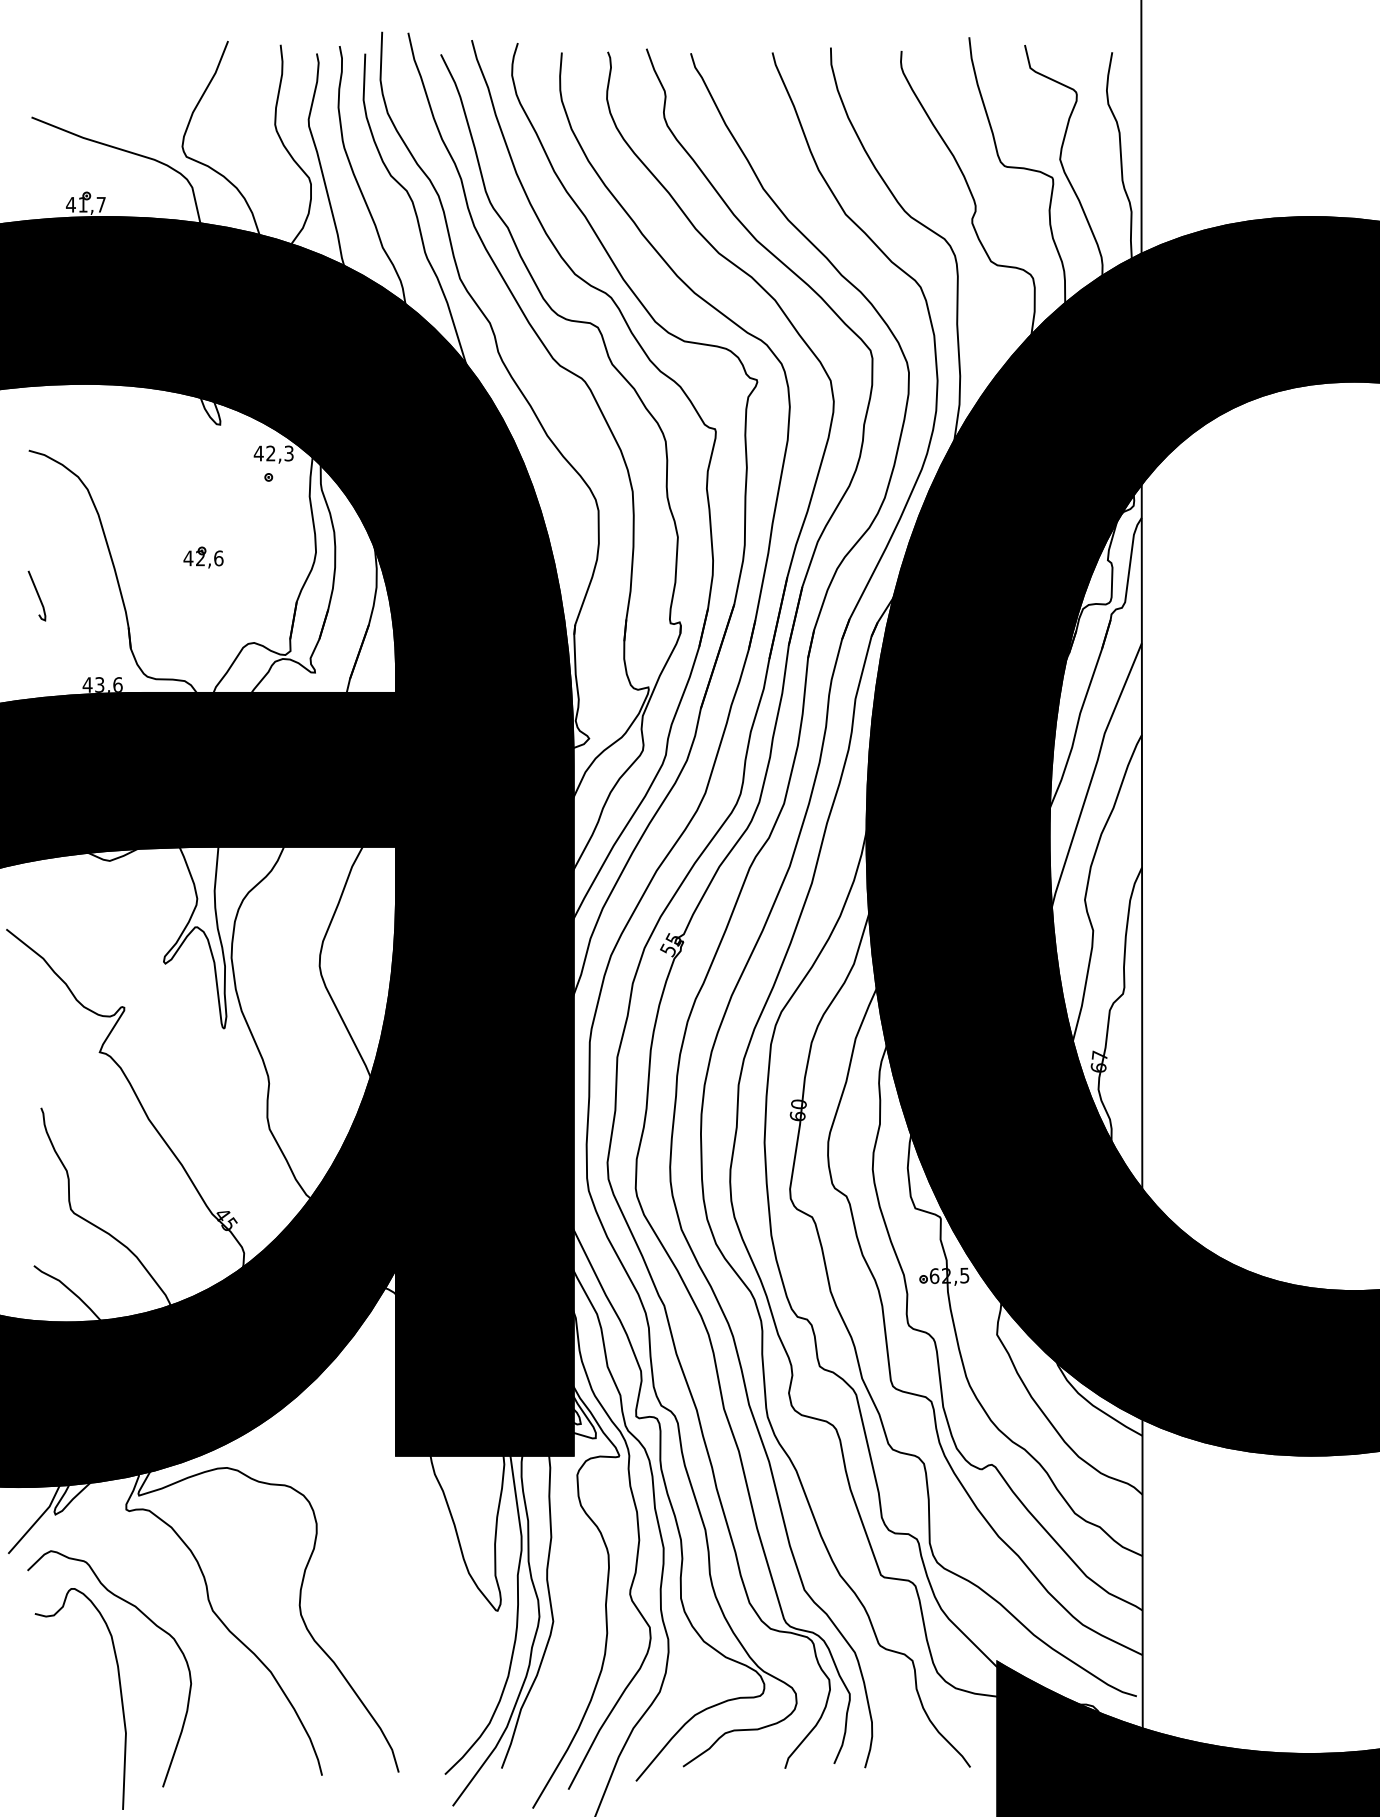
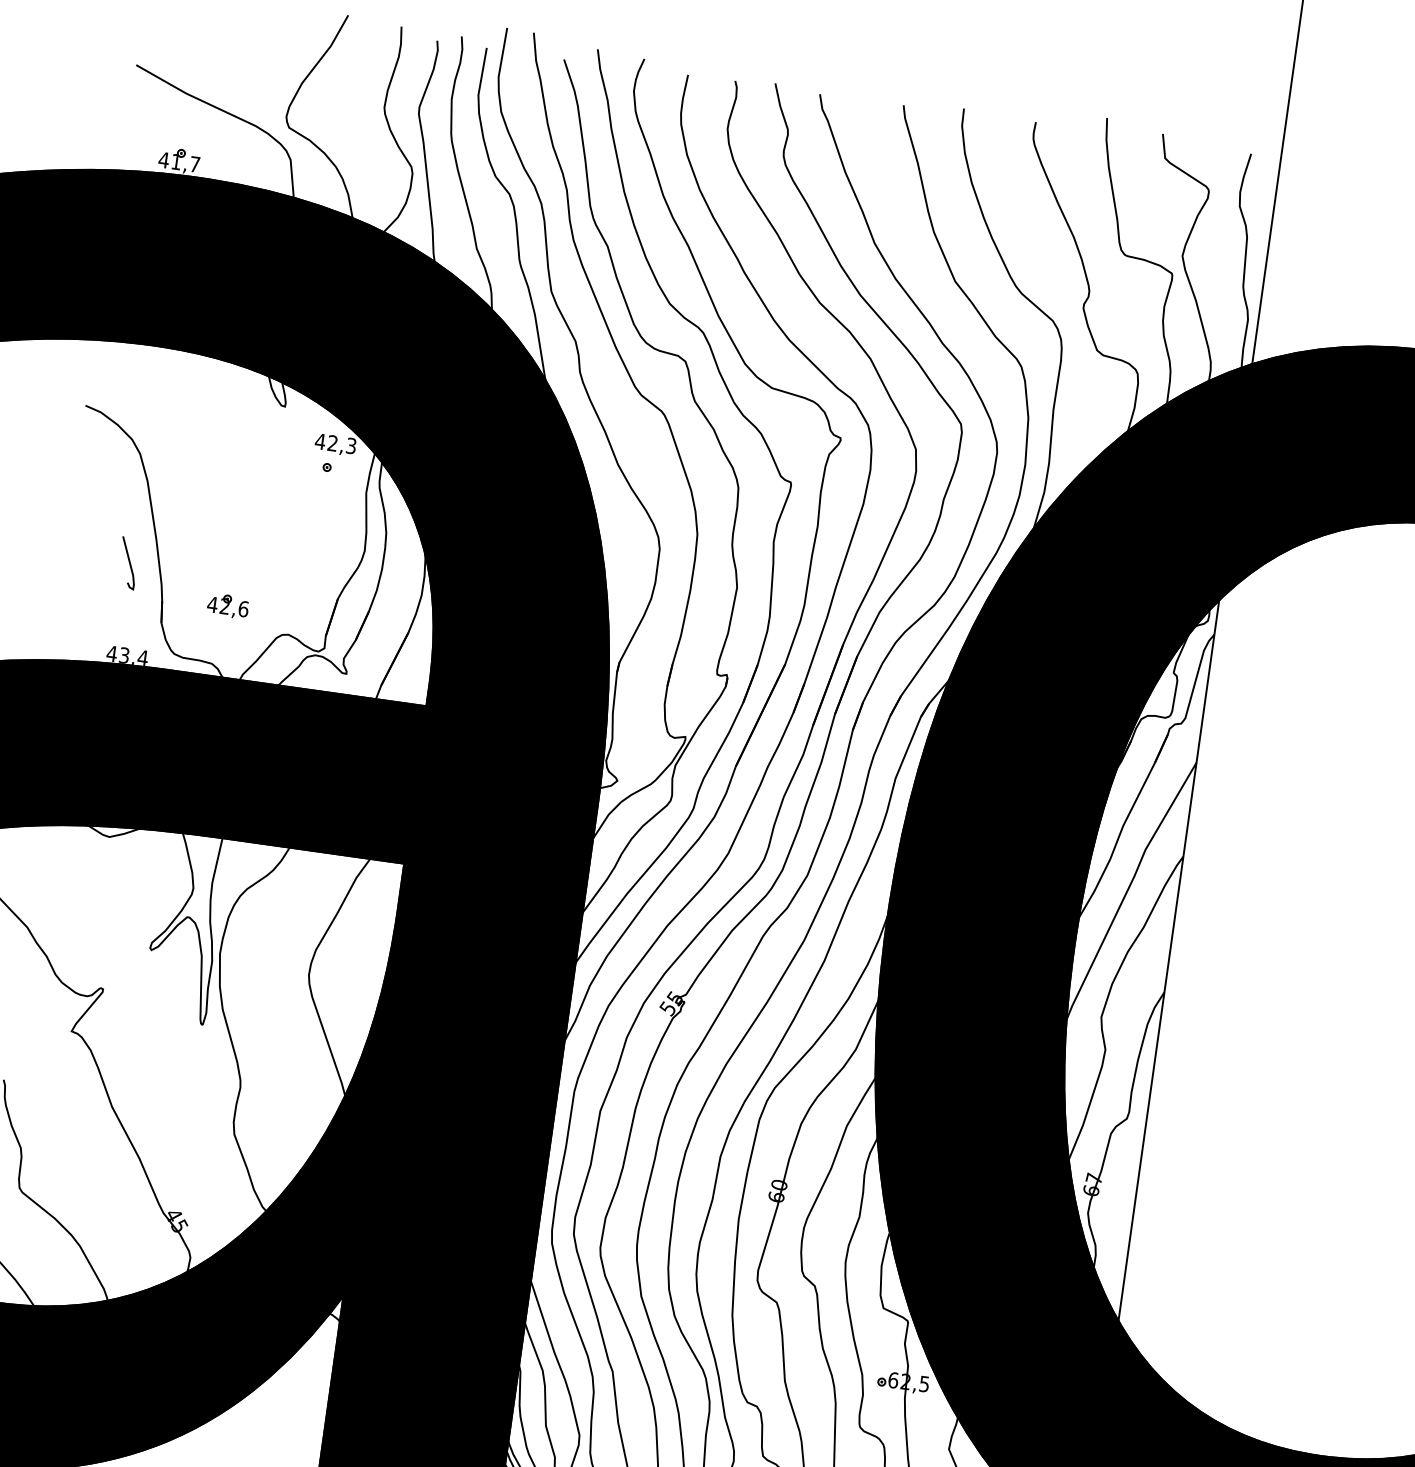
part: (203, 557) -> (228, 605), moved
curve: (37, 595) -> (128, 562), moved
text: (117, 684) -> (142, 657), 43,6 -> 43,4

